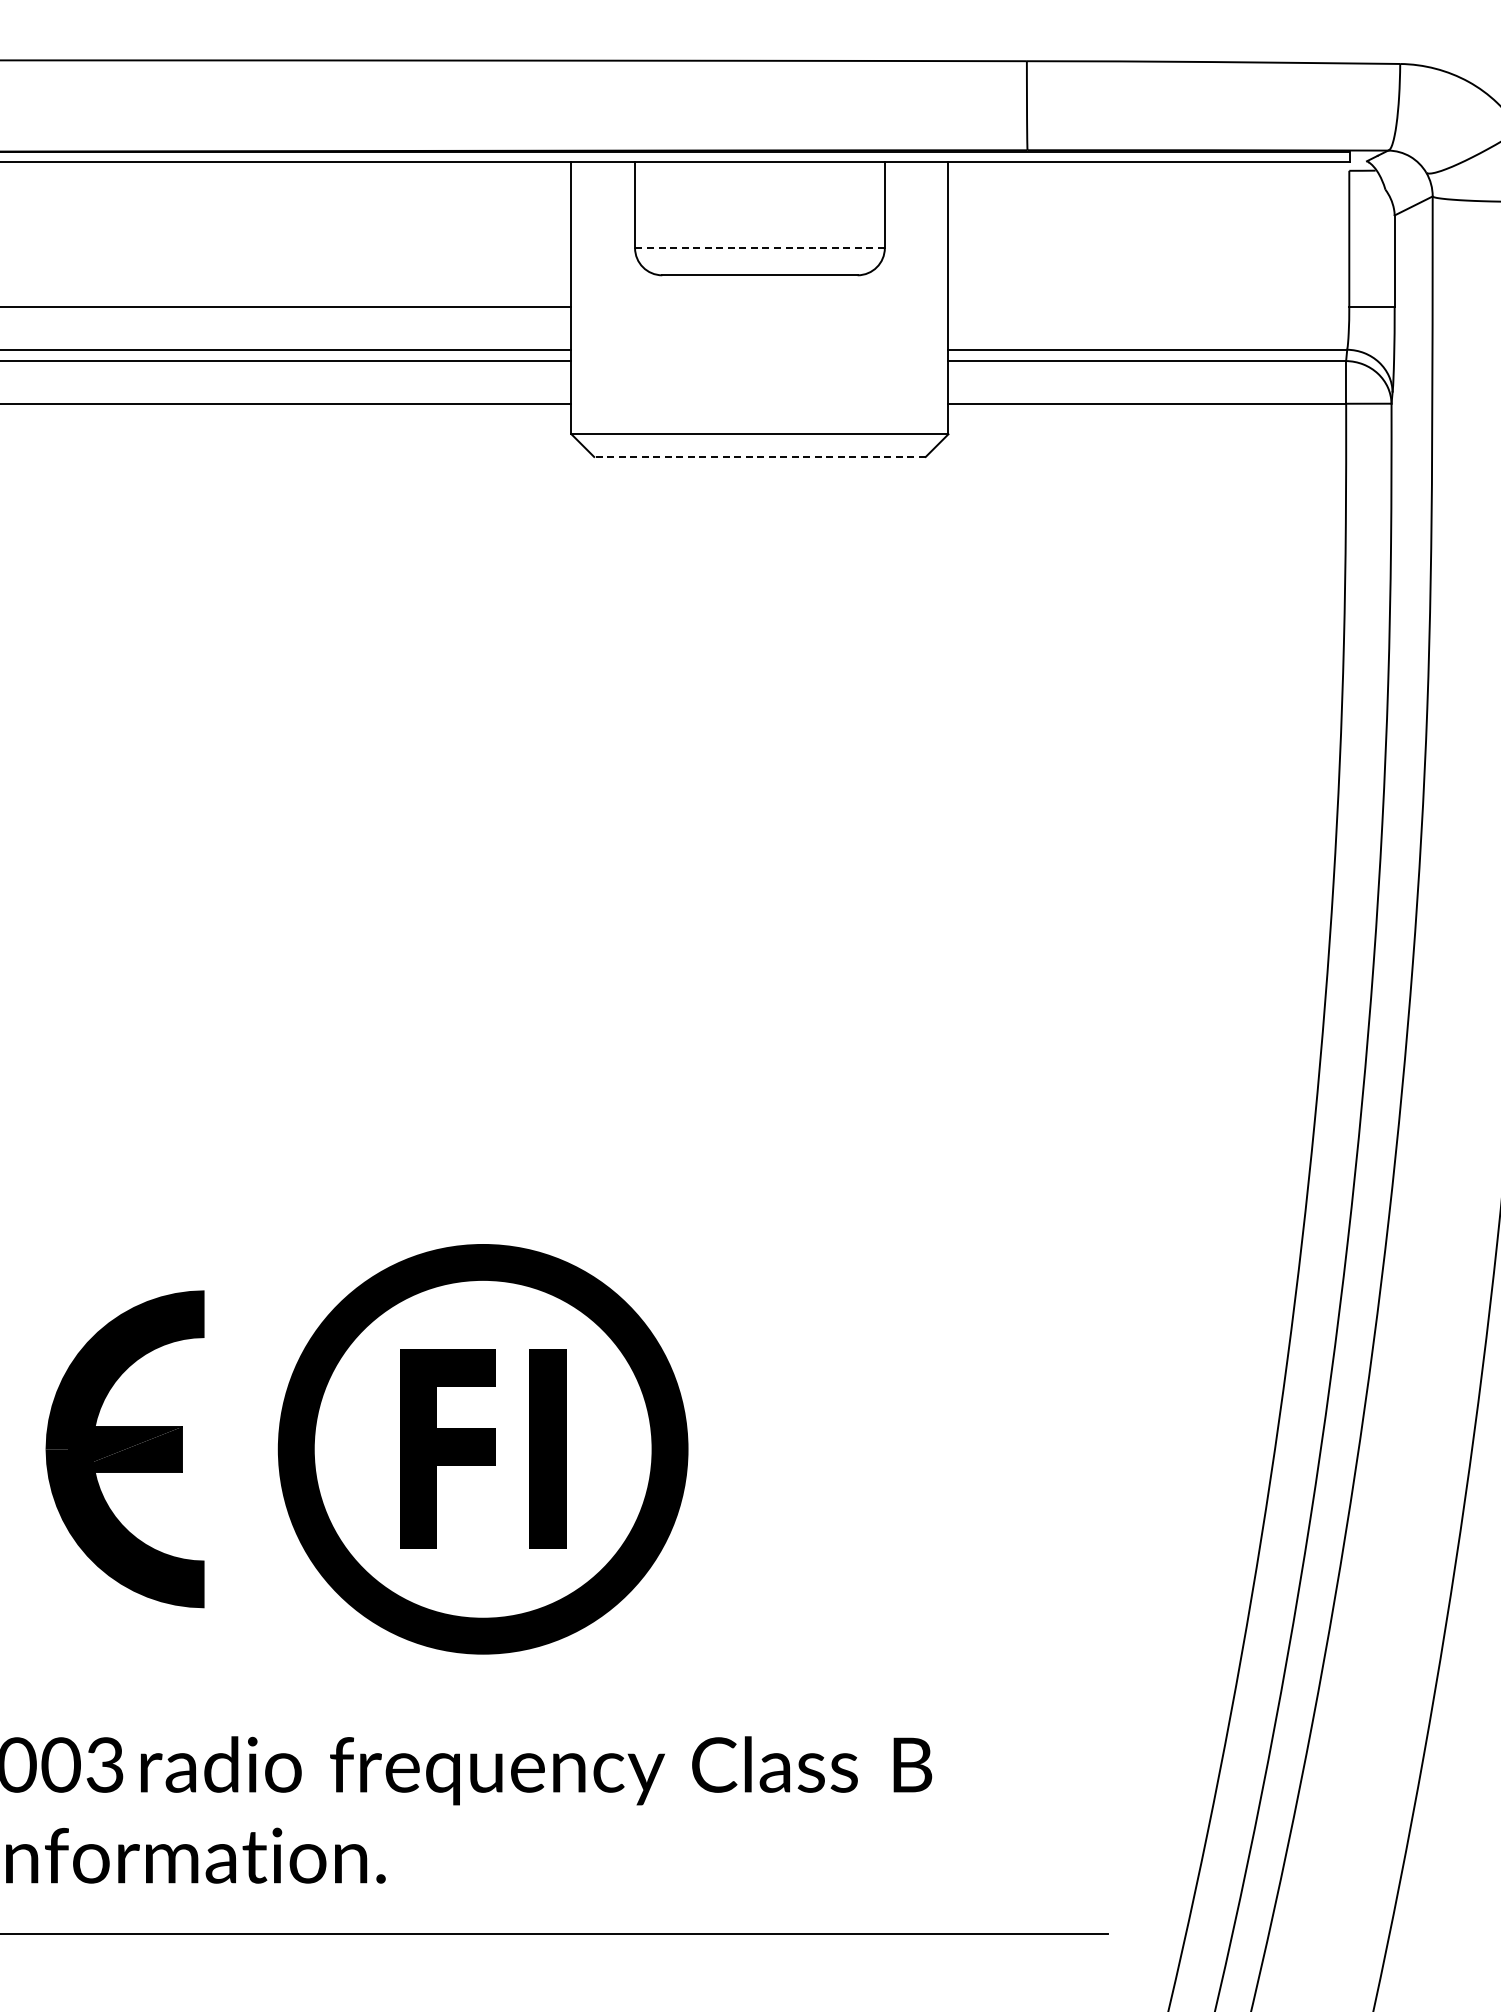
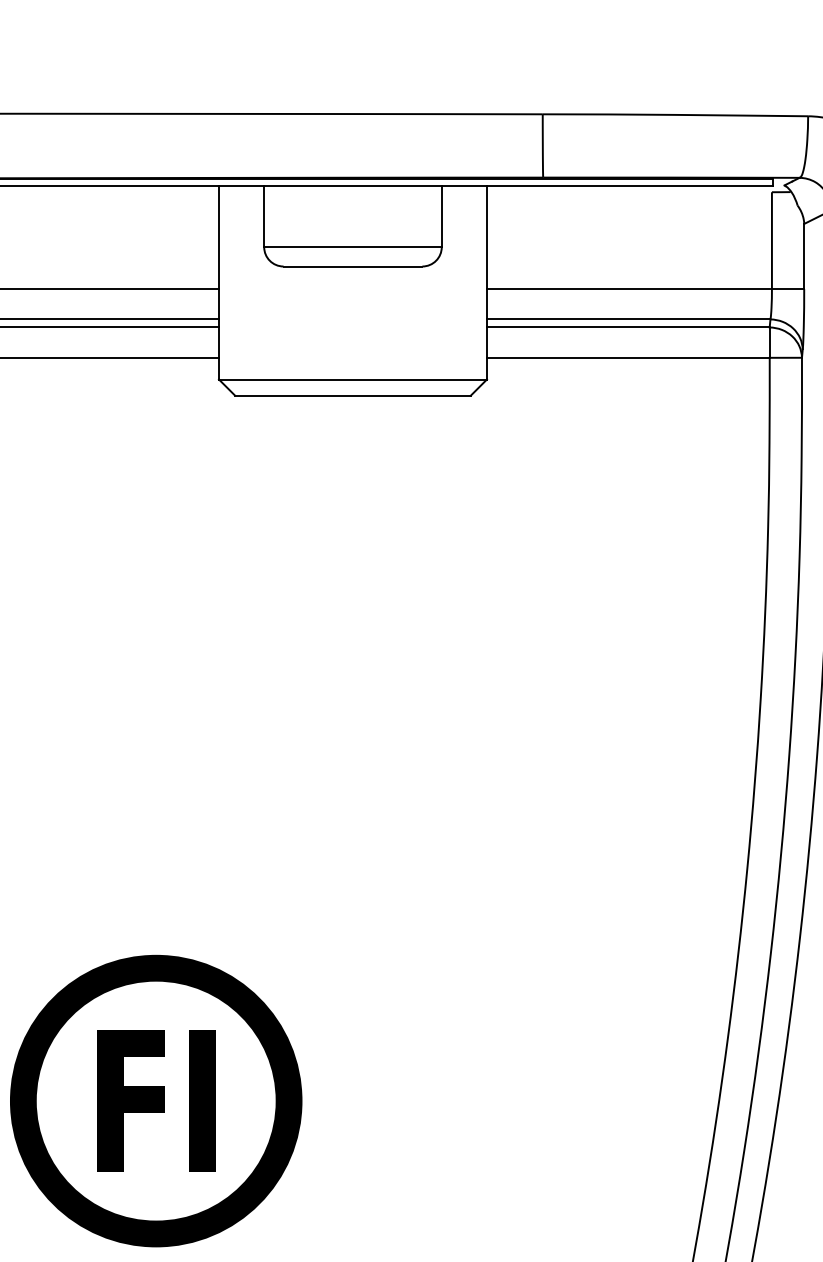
line: (759, 248) -> (352, 247), dashed -> solid
line: (1147, 307) -> (628, 289), added
line: (759, 456) -> (352, 395), dashed -> solid

